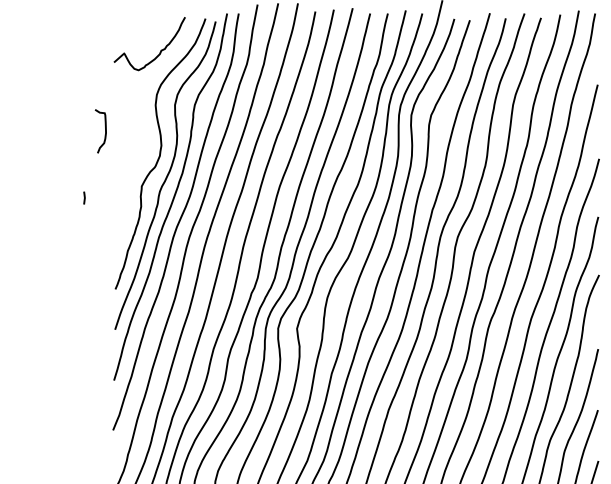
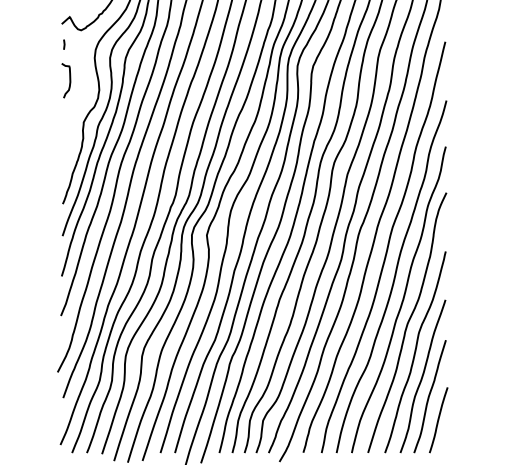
curve: (104, 131) -> (69, 80), moved
line: (84, 197) -> (64, 44), moved

